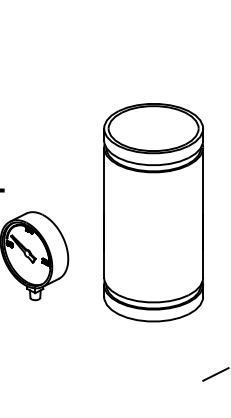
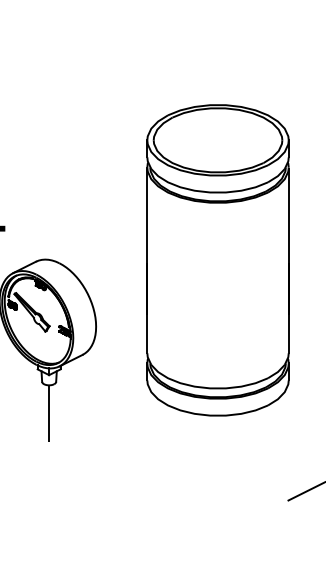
line: (35, 319) -> (49, 412), added

